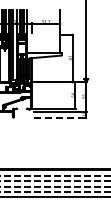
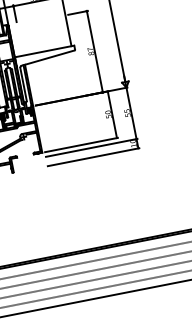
line: (60, 117) -> (93, 156), dashed -> solid

